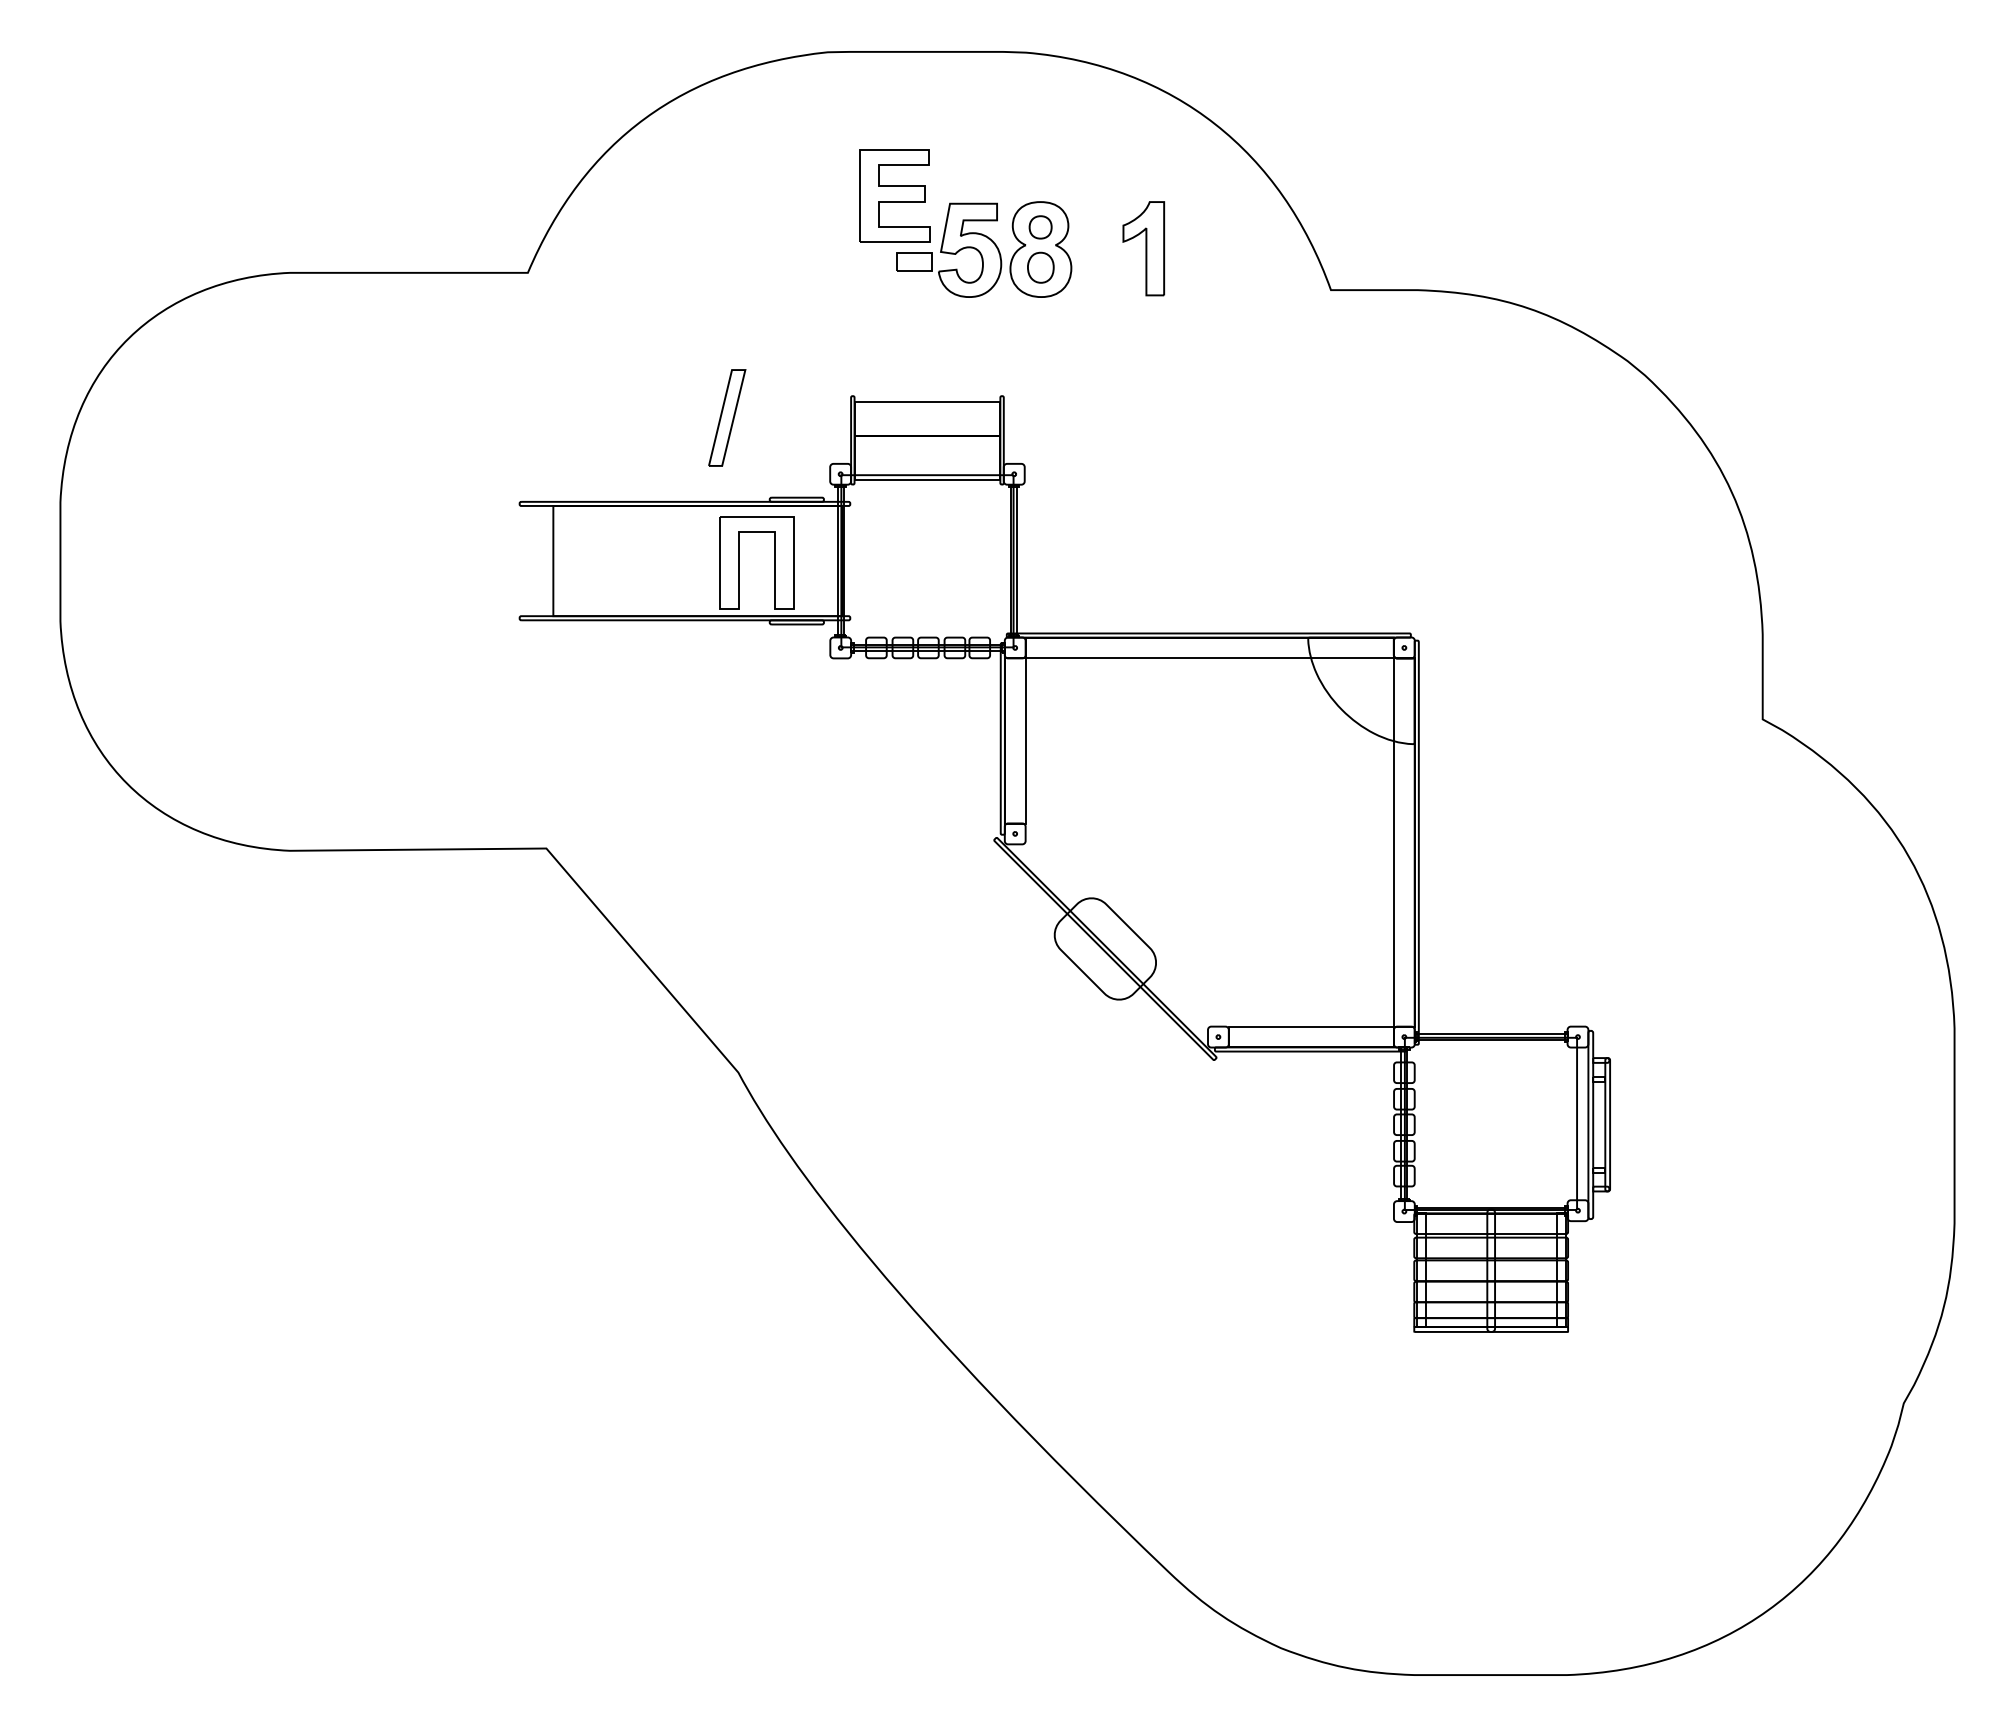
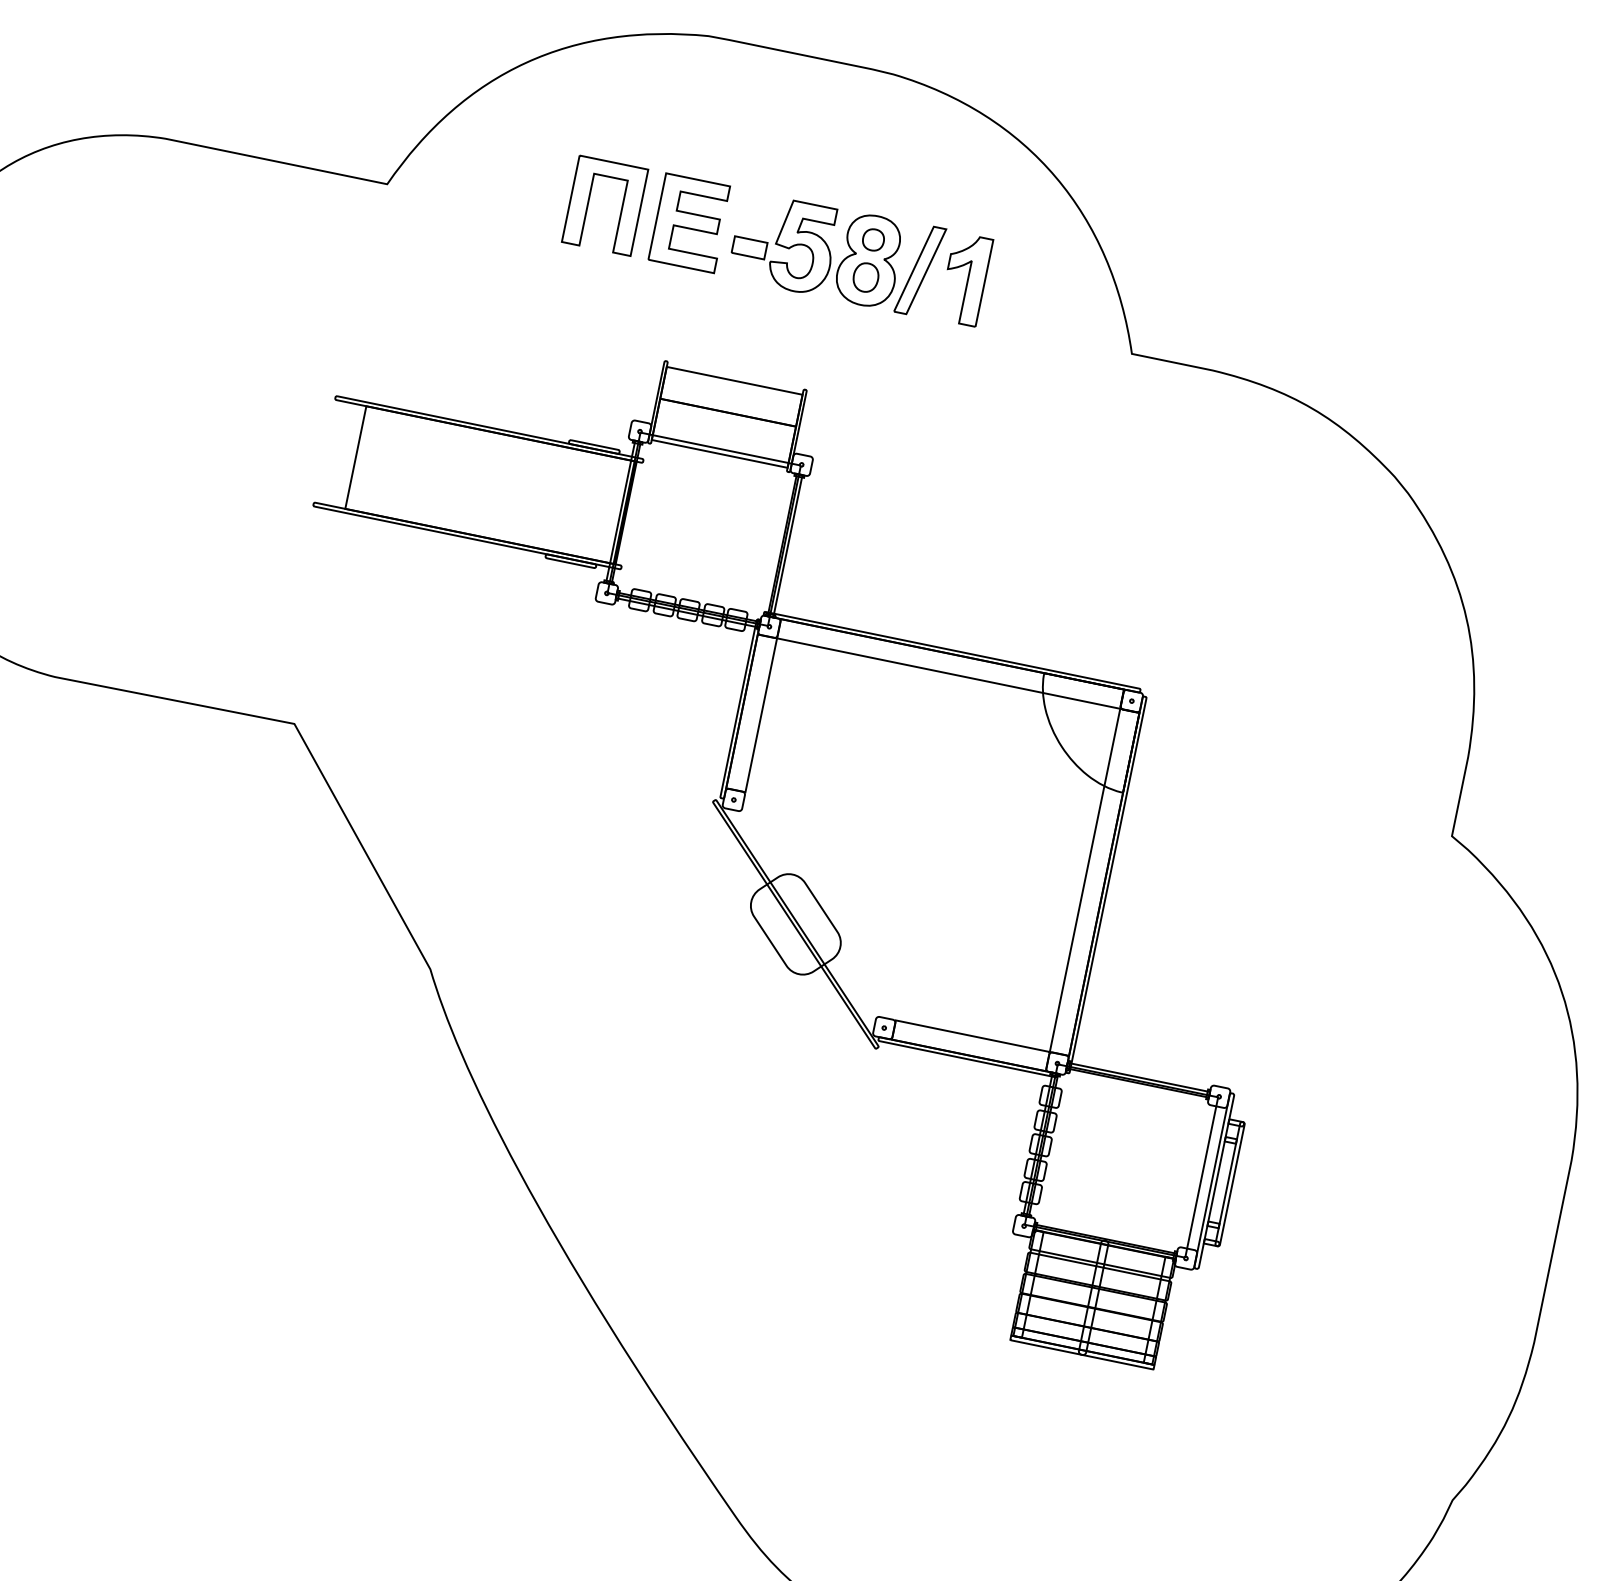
part: (894, 195) -> (689, 222), moved
part: (727, 417) -> (920, 270), moved
part: (739, 562) -> (588, 202), moved

